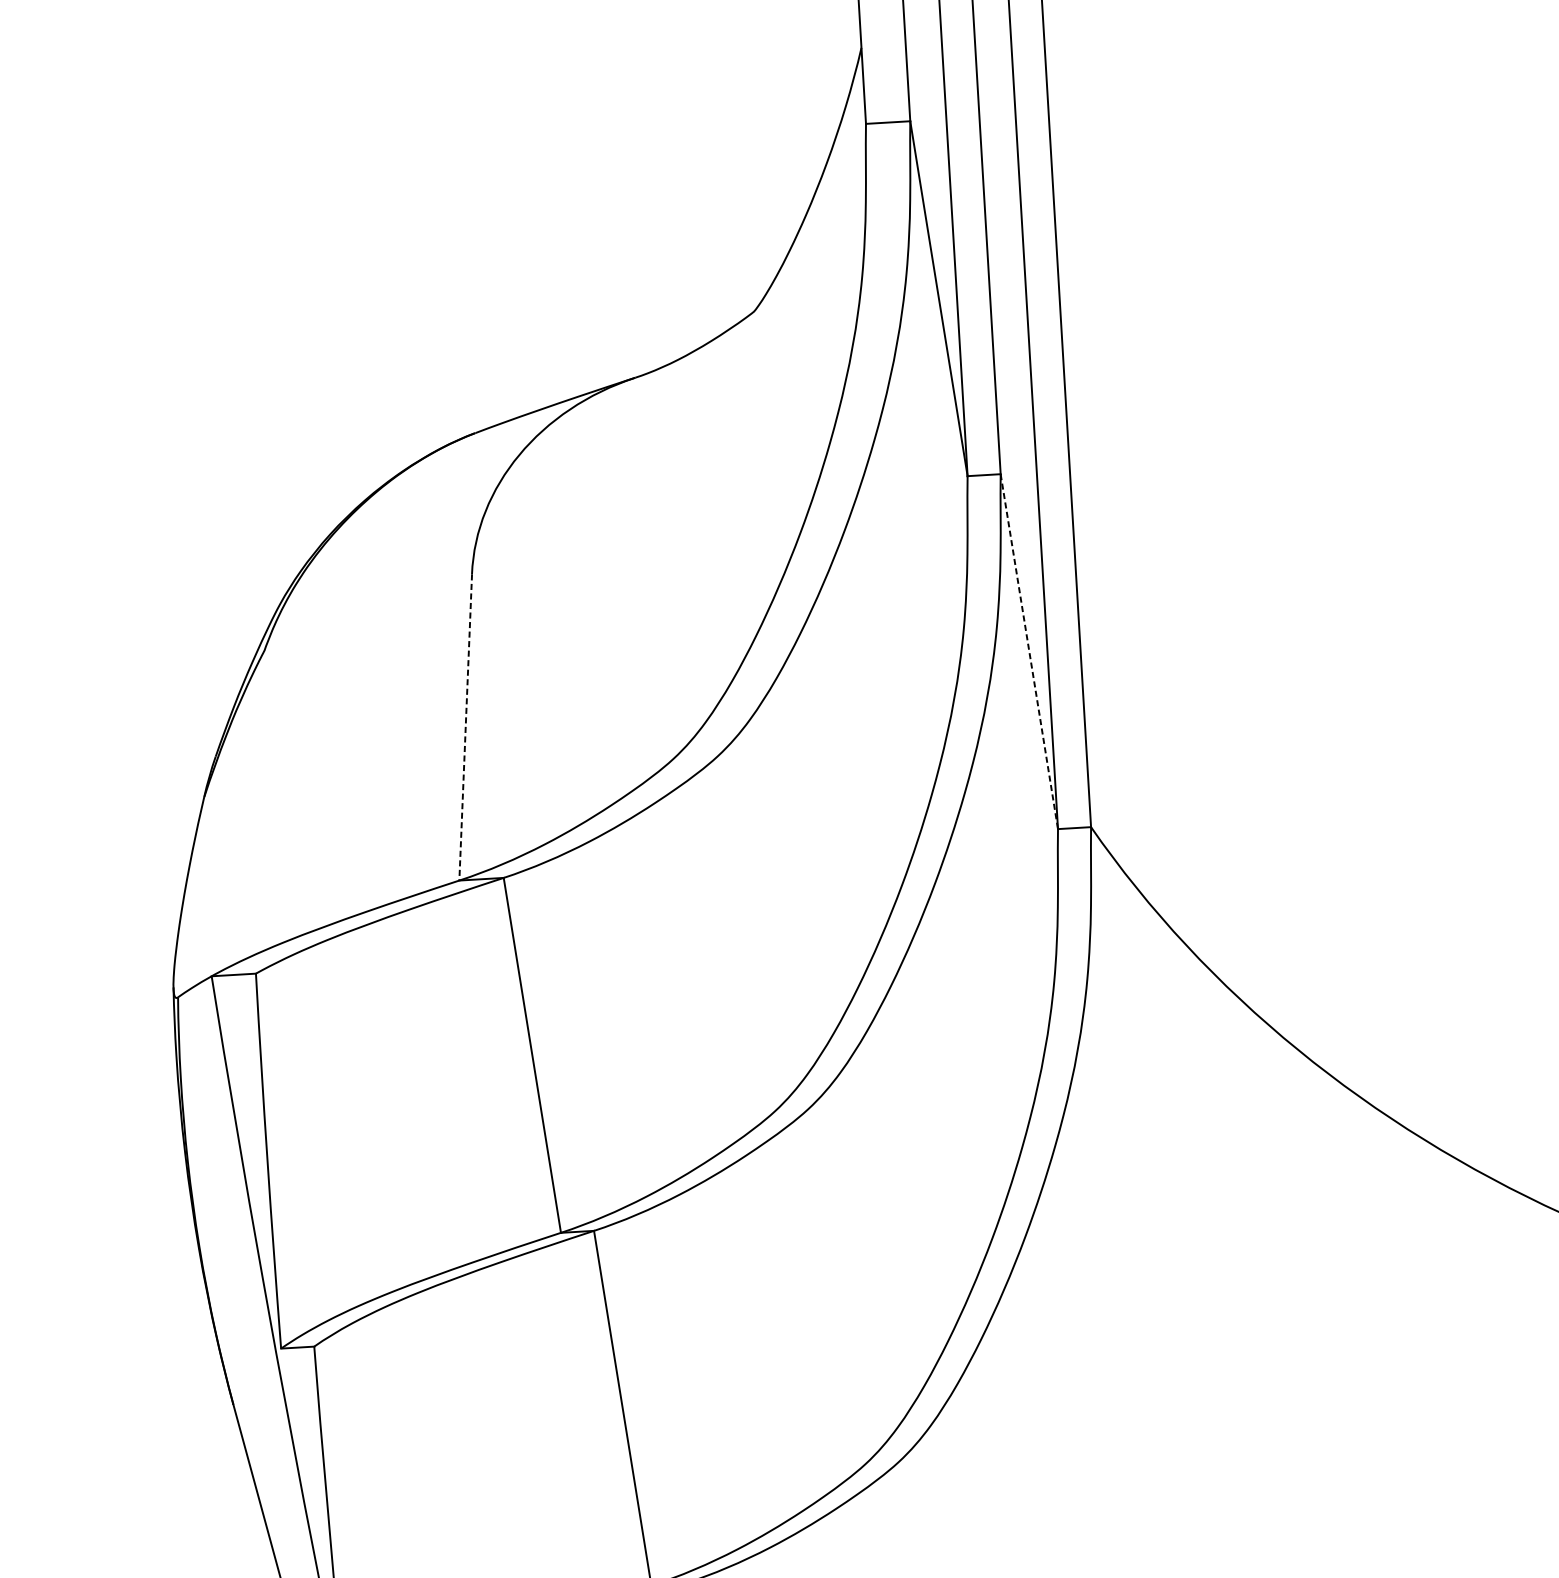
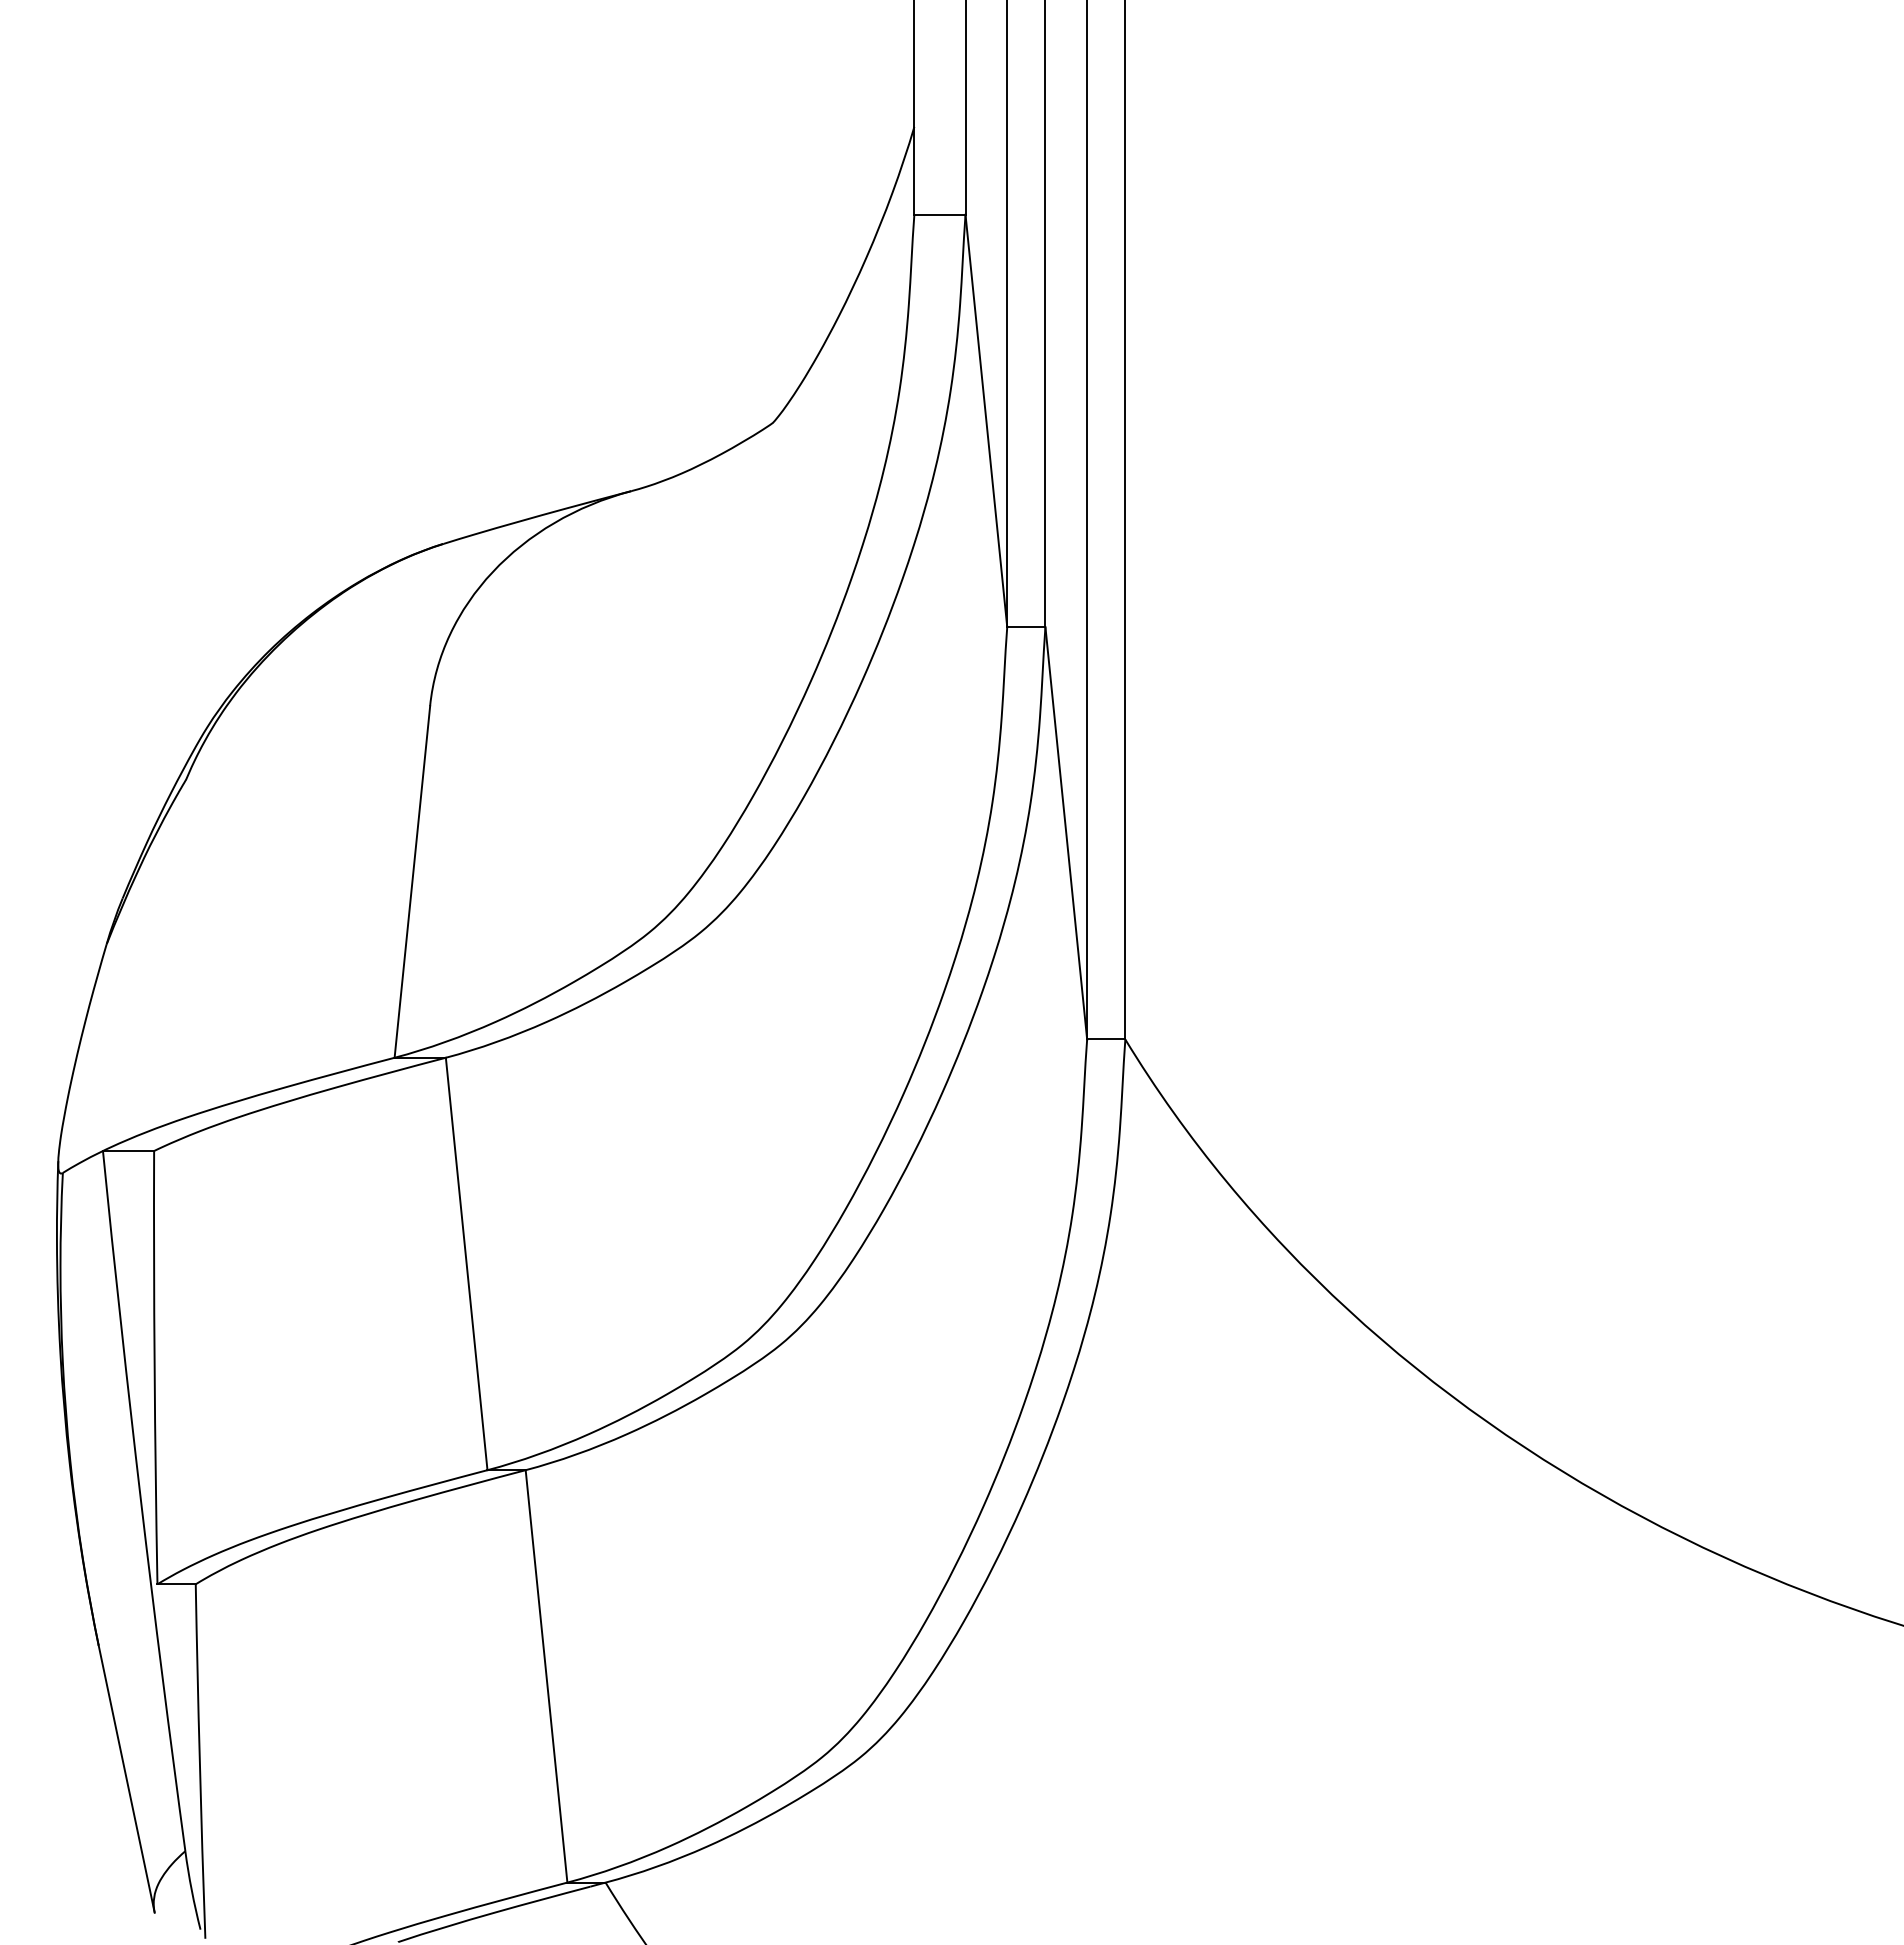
line: (1029, 651) -> (1066, 833), dashed -> solid
line: (465, 727) -> (412, 882), dashed -> solid

